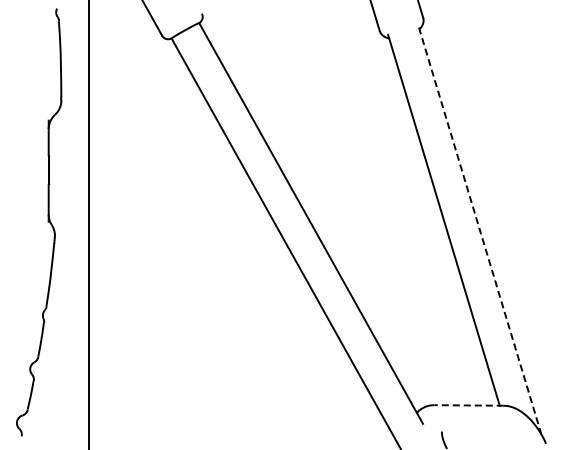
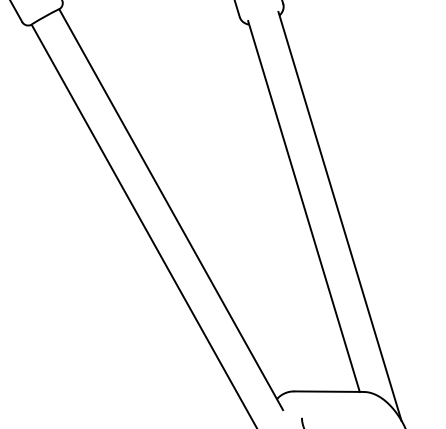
line: (479, 229) -> (339, 215), dashed -> solid
line: (469, 405) -> (329, 391), dashed -> solid

